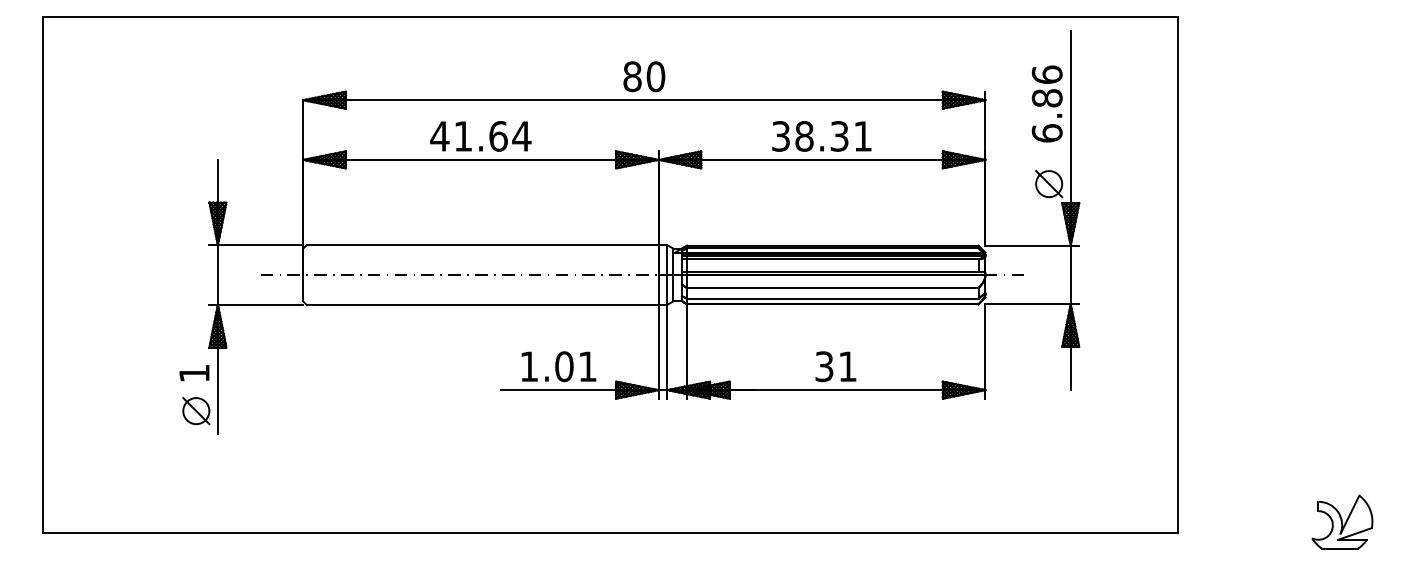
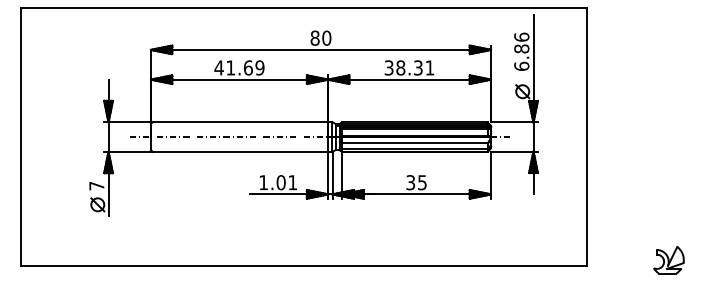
text: (520, 135) -> (259, 67), 41.64 -> 41.69
text: (847, 366) -> (422, 182), 31 -> 35
text: (193, 372) -> (96, 185), 1 -> 7

